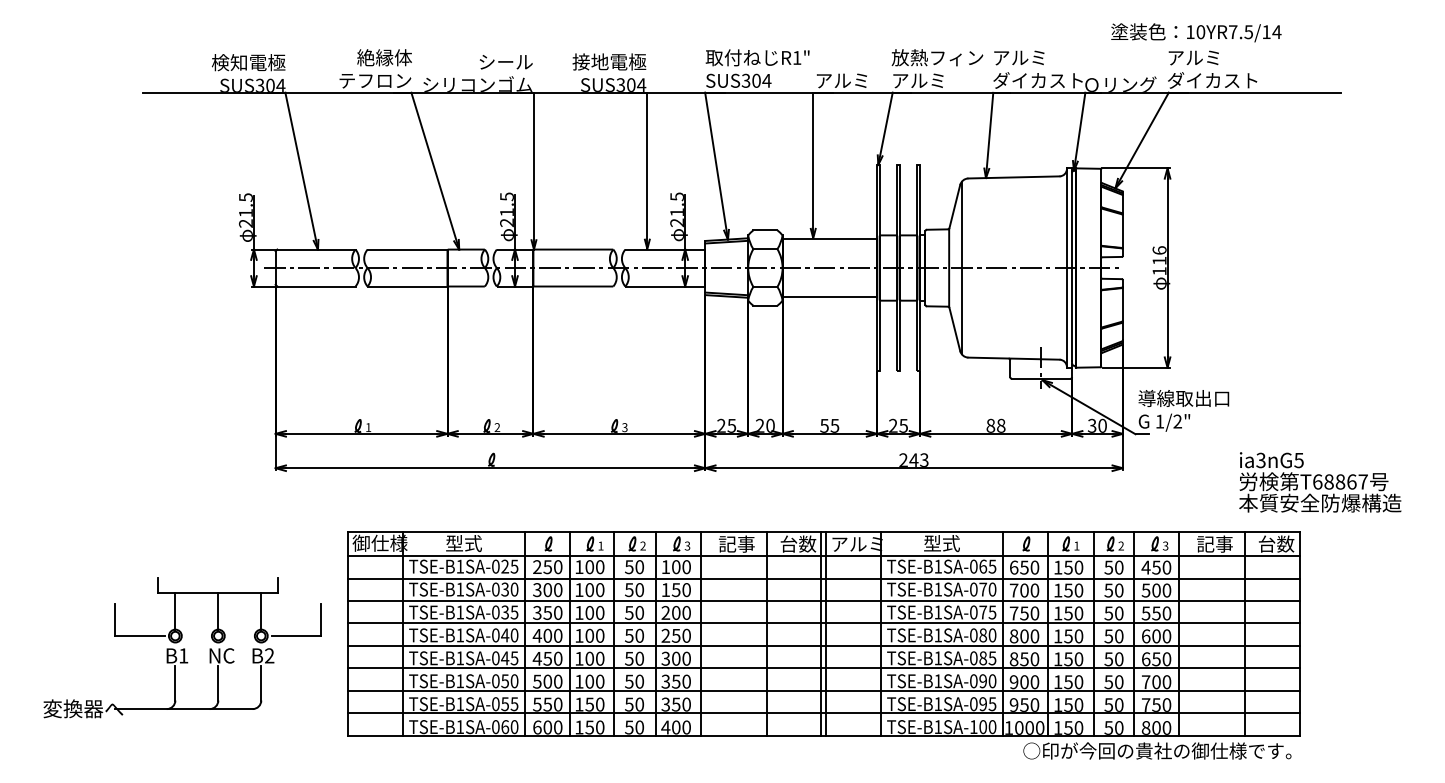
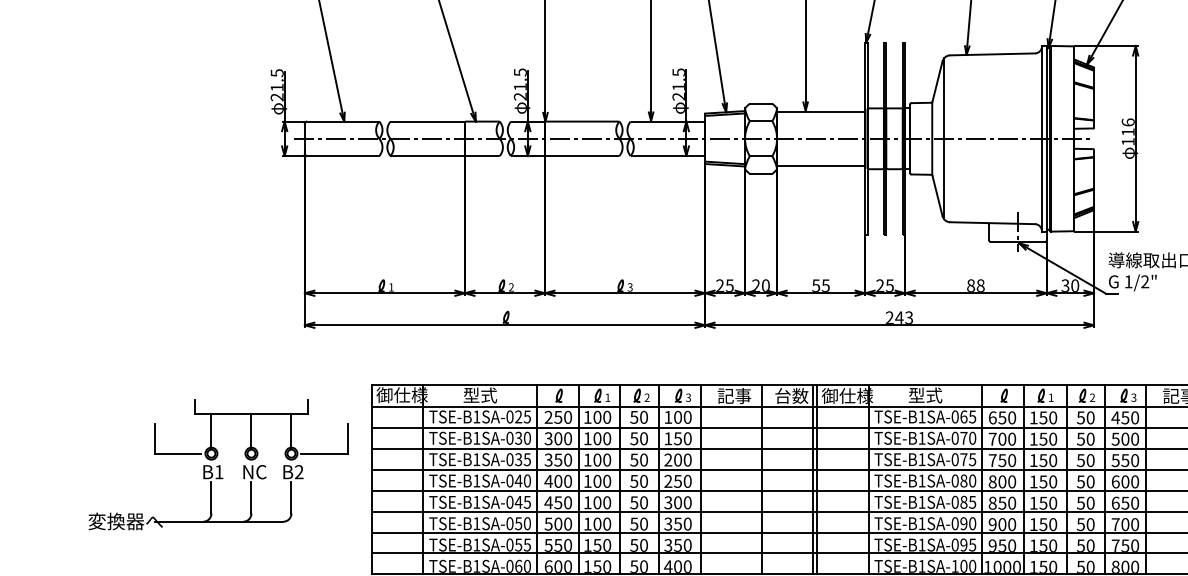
text: (857, 543) -> (846, 395), アルミ -> 御仕様
part: (182, 647) -> (218, 464), moved

